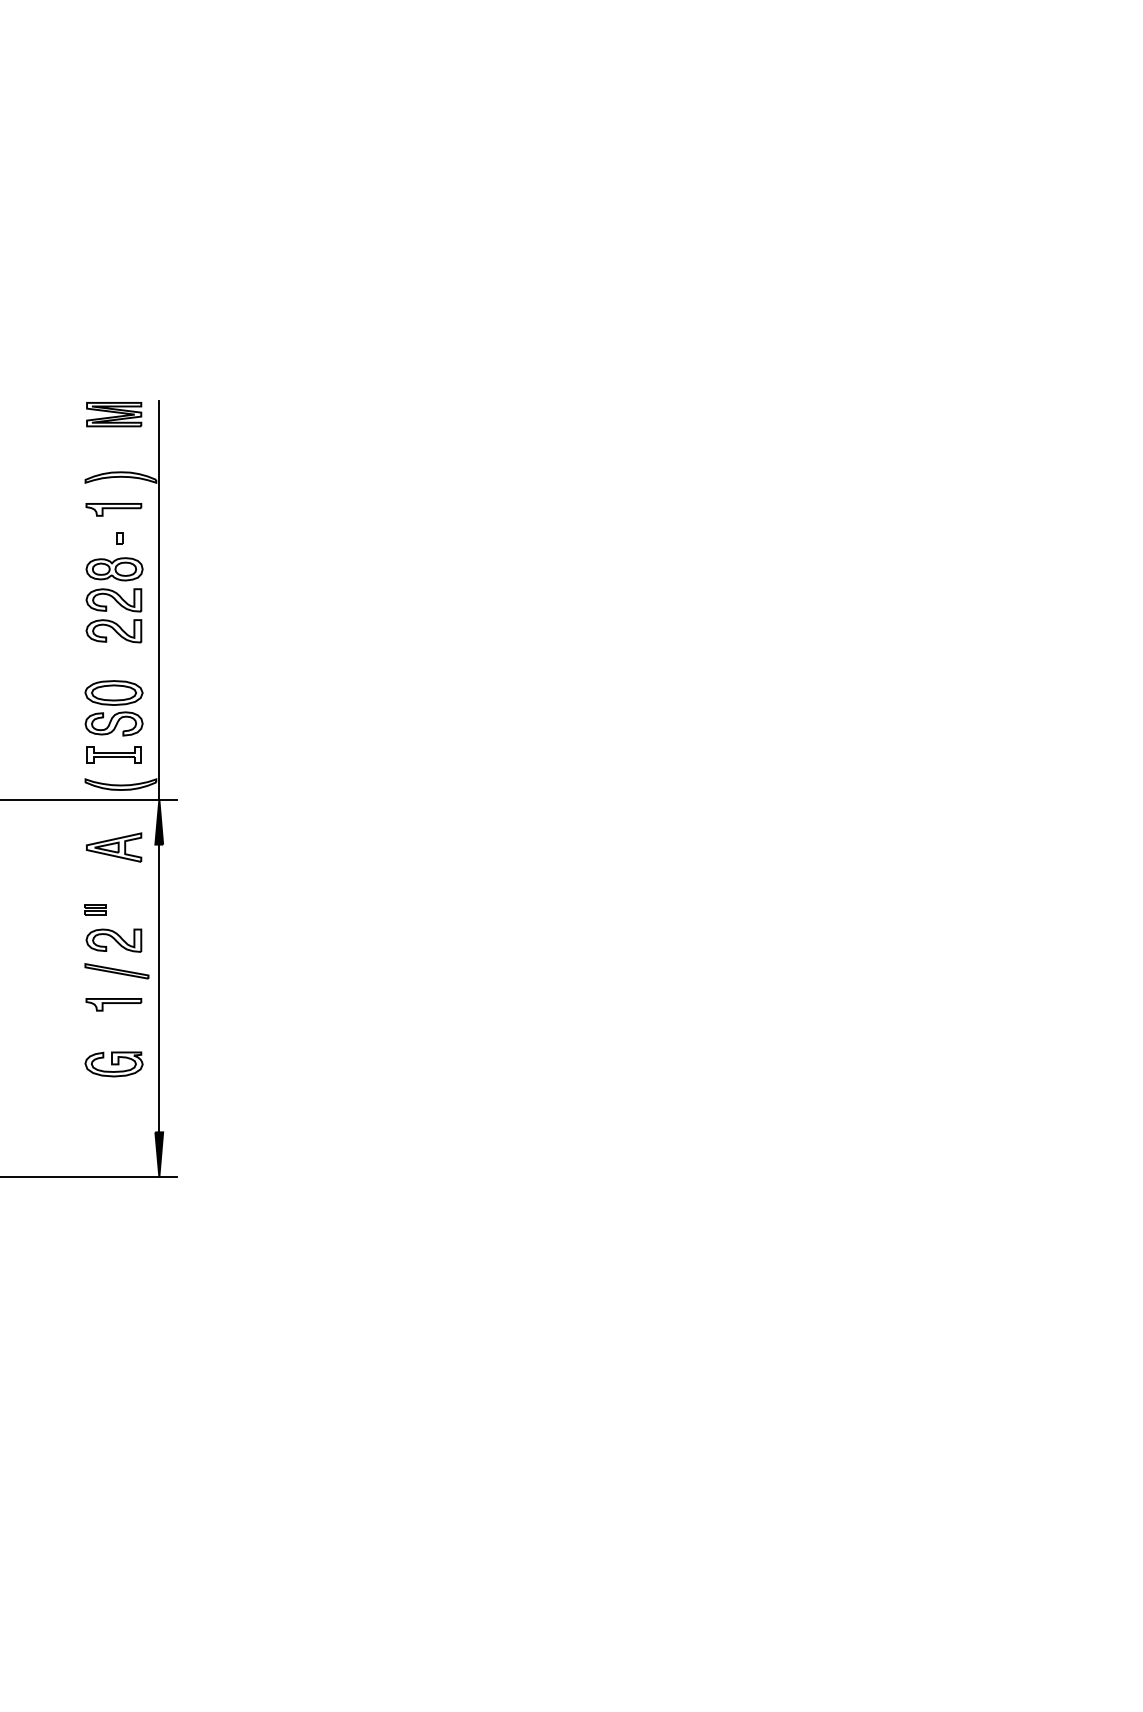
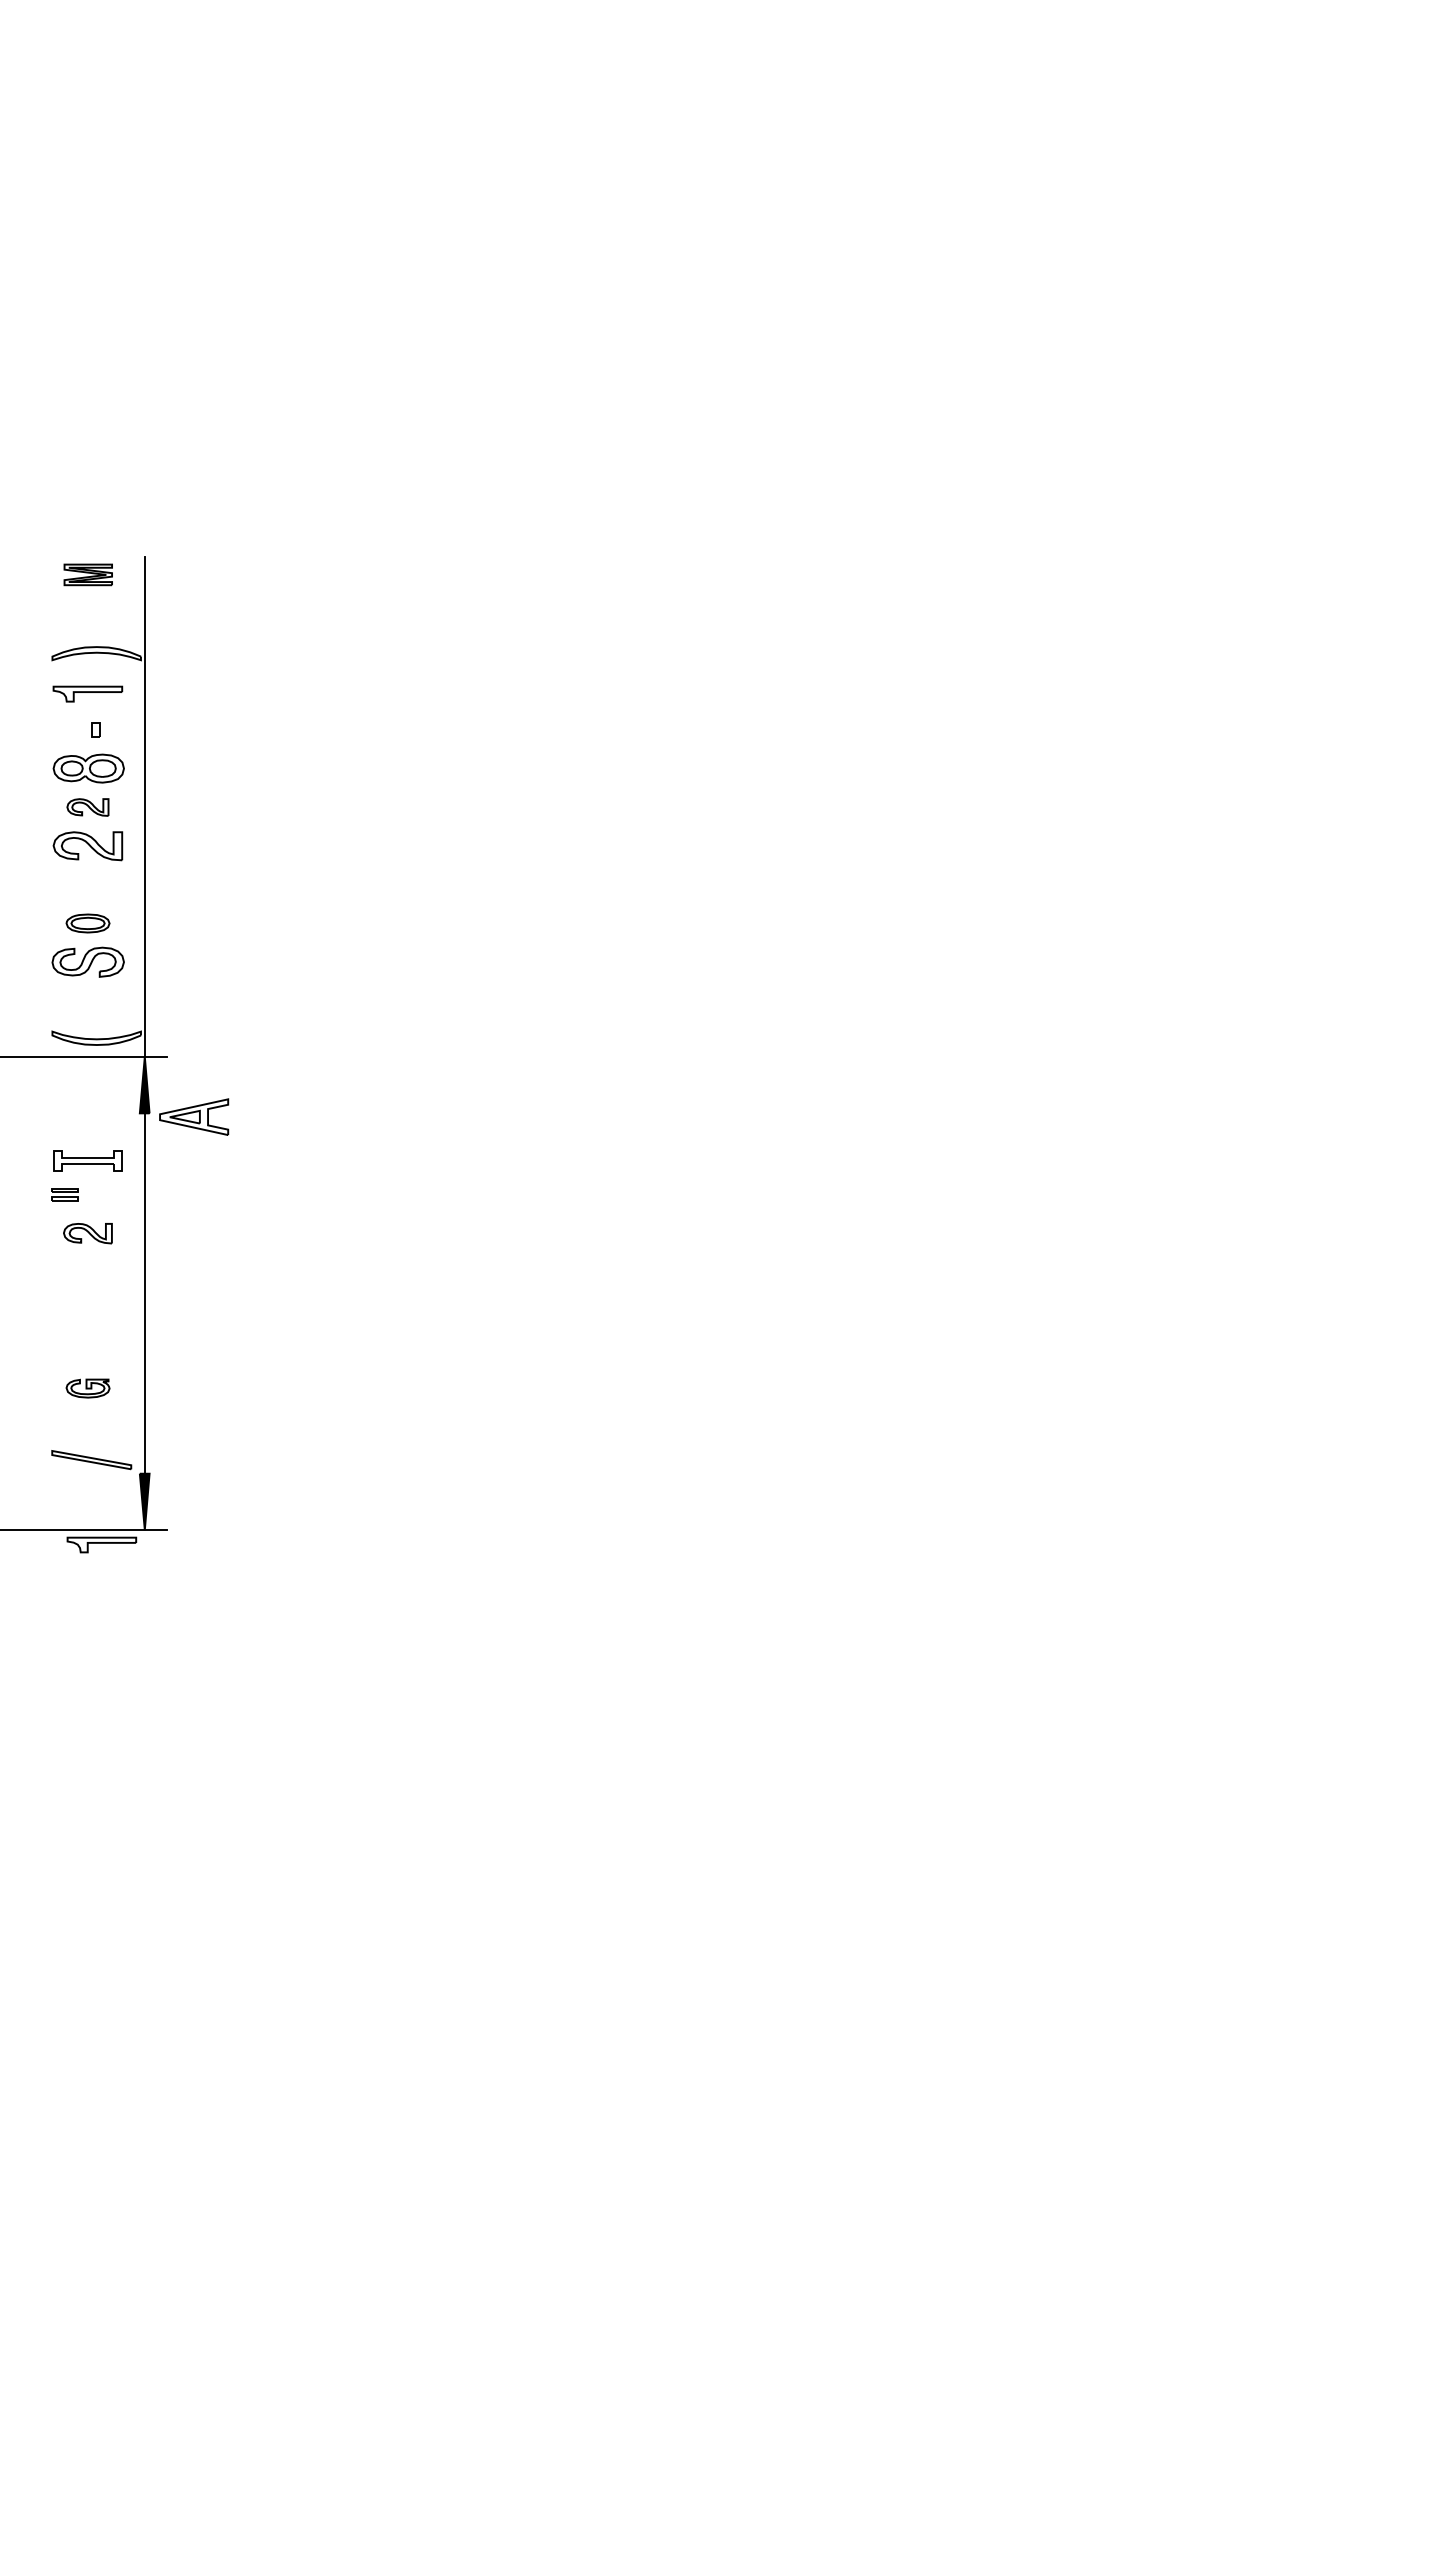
part: (114, 414) -> (88, 574), size x0.7
part: (113, 600) -> (87, 807), size x0.6
part: (113, 693) -> (87, 923), size x0.6
part: (113, 754) -> (87, 1160), moved
part: (114, 847) -> (194, 1116), moved
part: (113, 940) -> (87, 1233), size x0.7
part: (116, 971) -> (91, 1460), moved
part: (113, 1004) -> (101, 1544), moved
part: (113, 1064) -> (87, 1388), size x0.6

